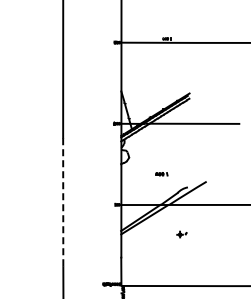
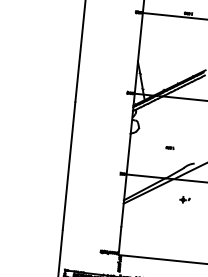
part: (161, 174) -> (169, 148), size x0.62
line: (63, 202) -> (69, 166), dashed -> solid
part: (181, 234) -> (184, 199), moved

